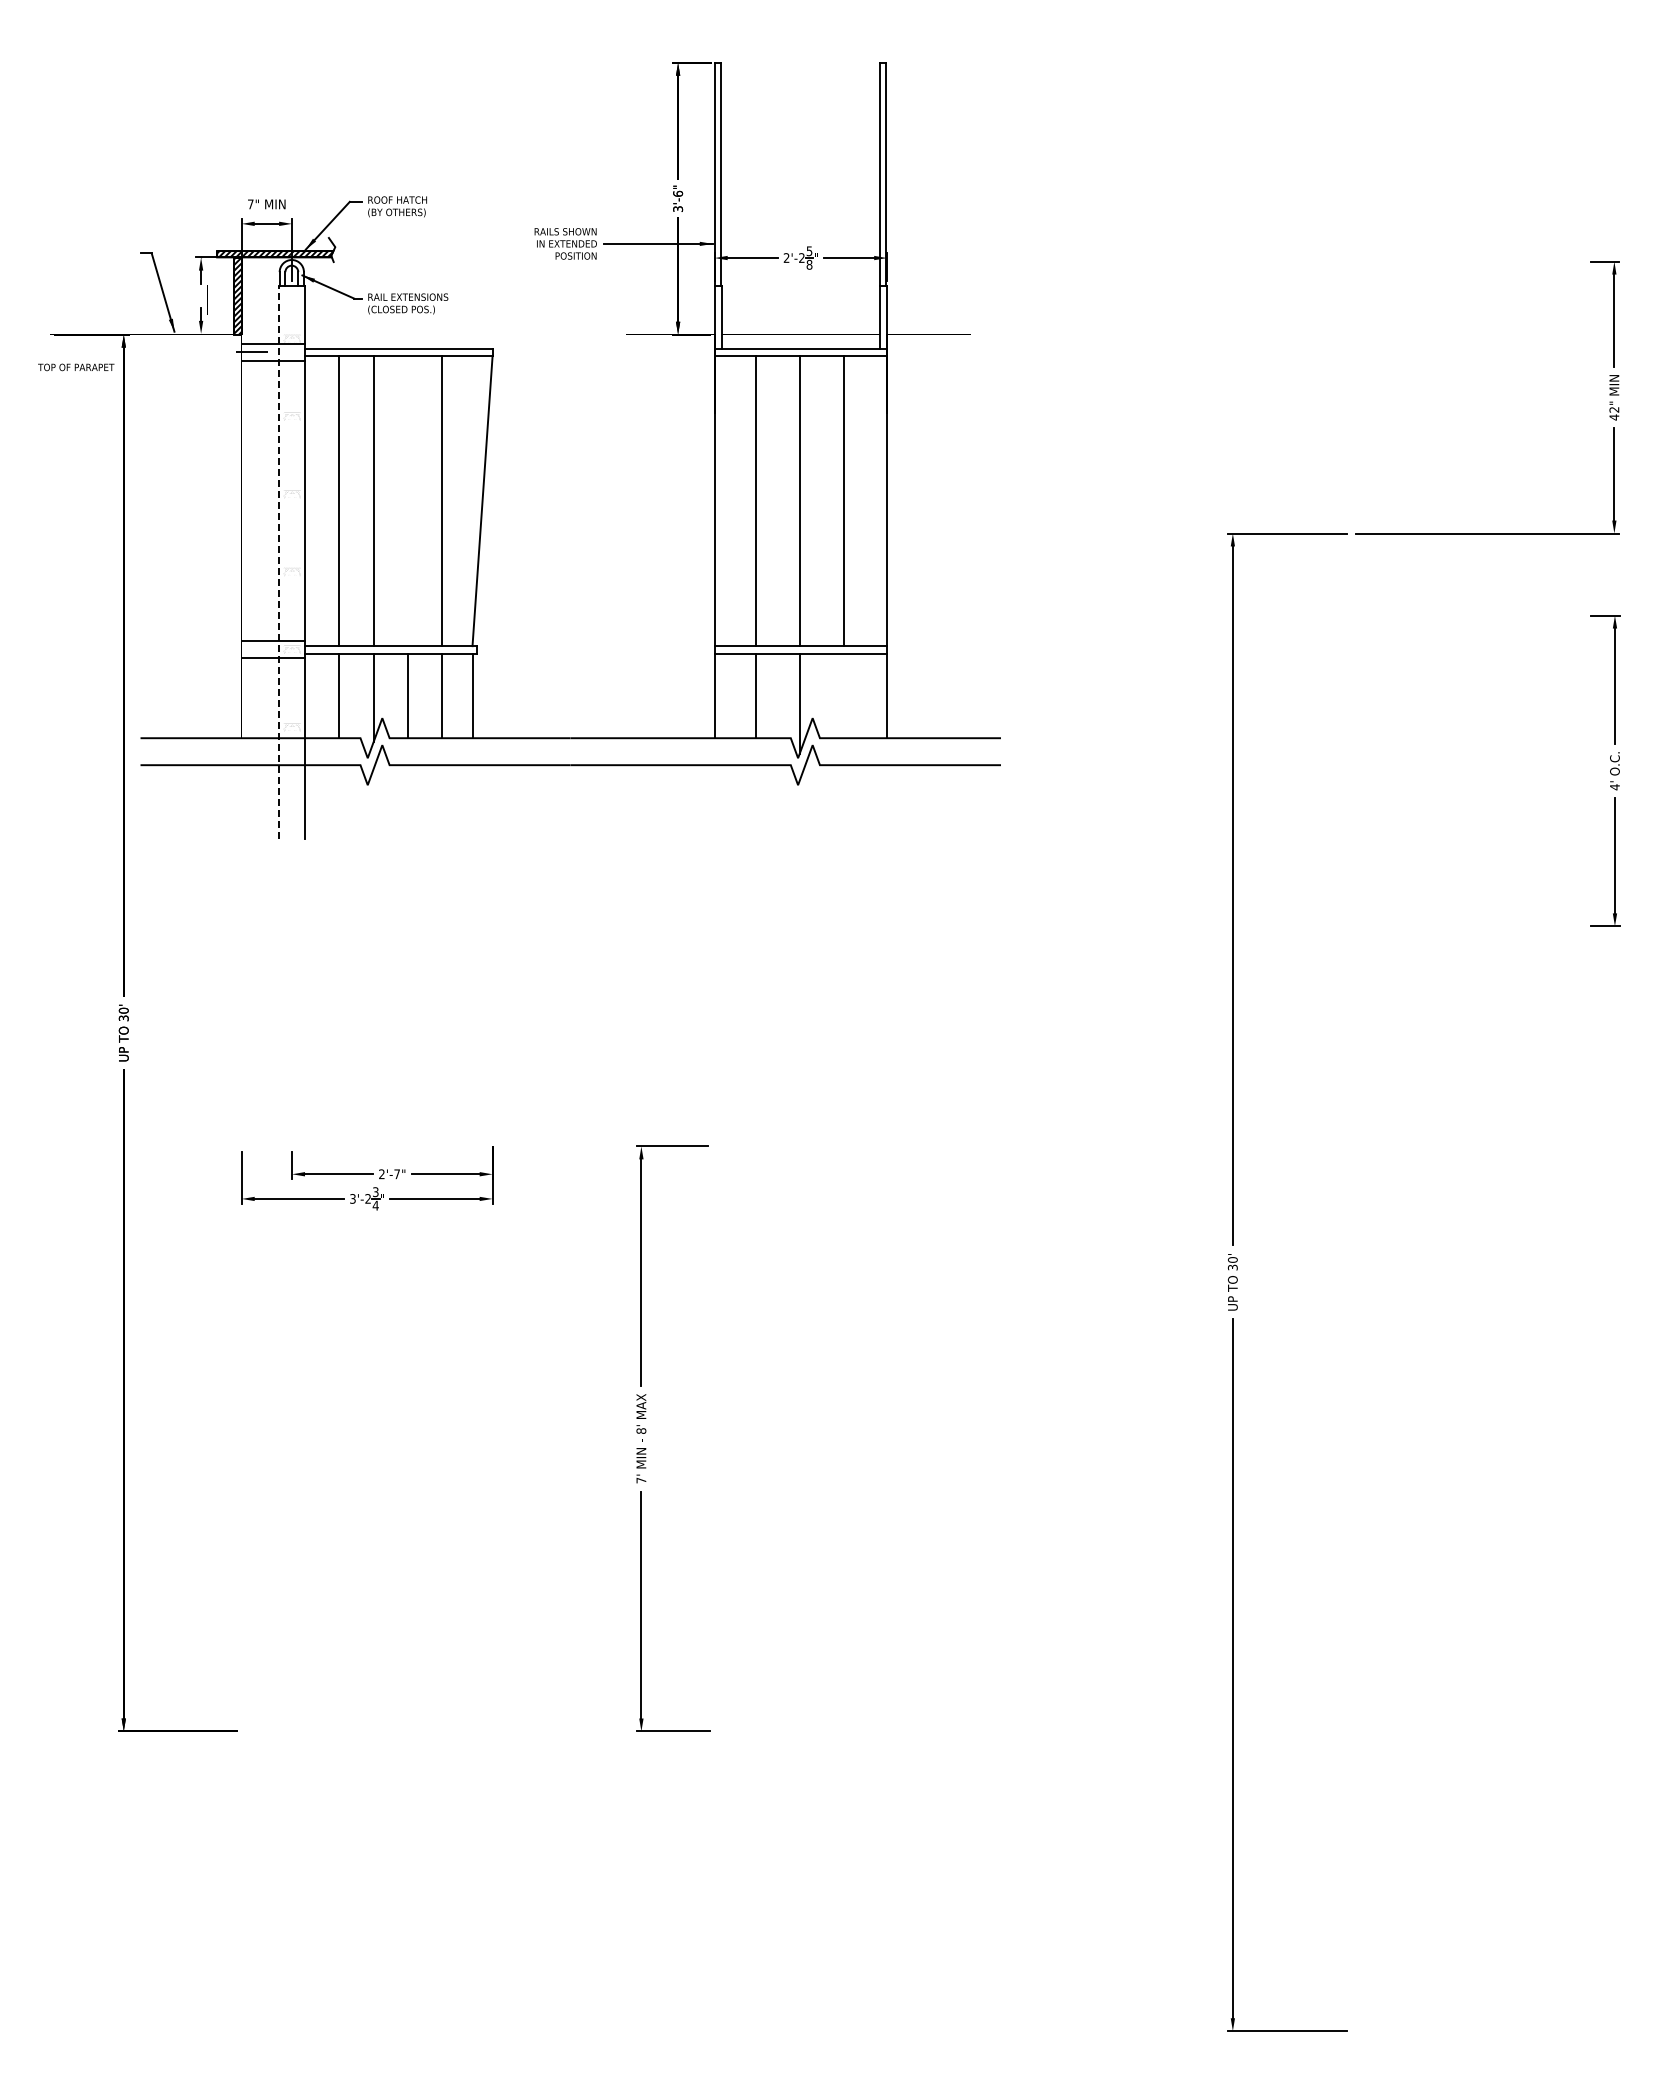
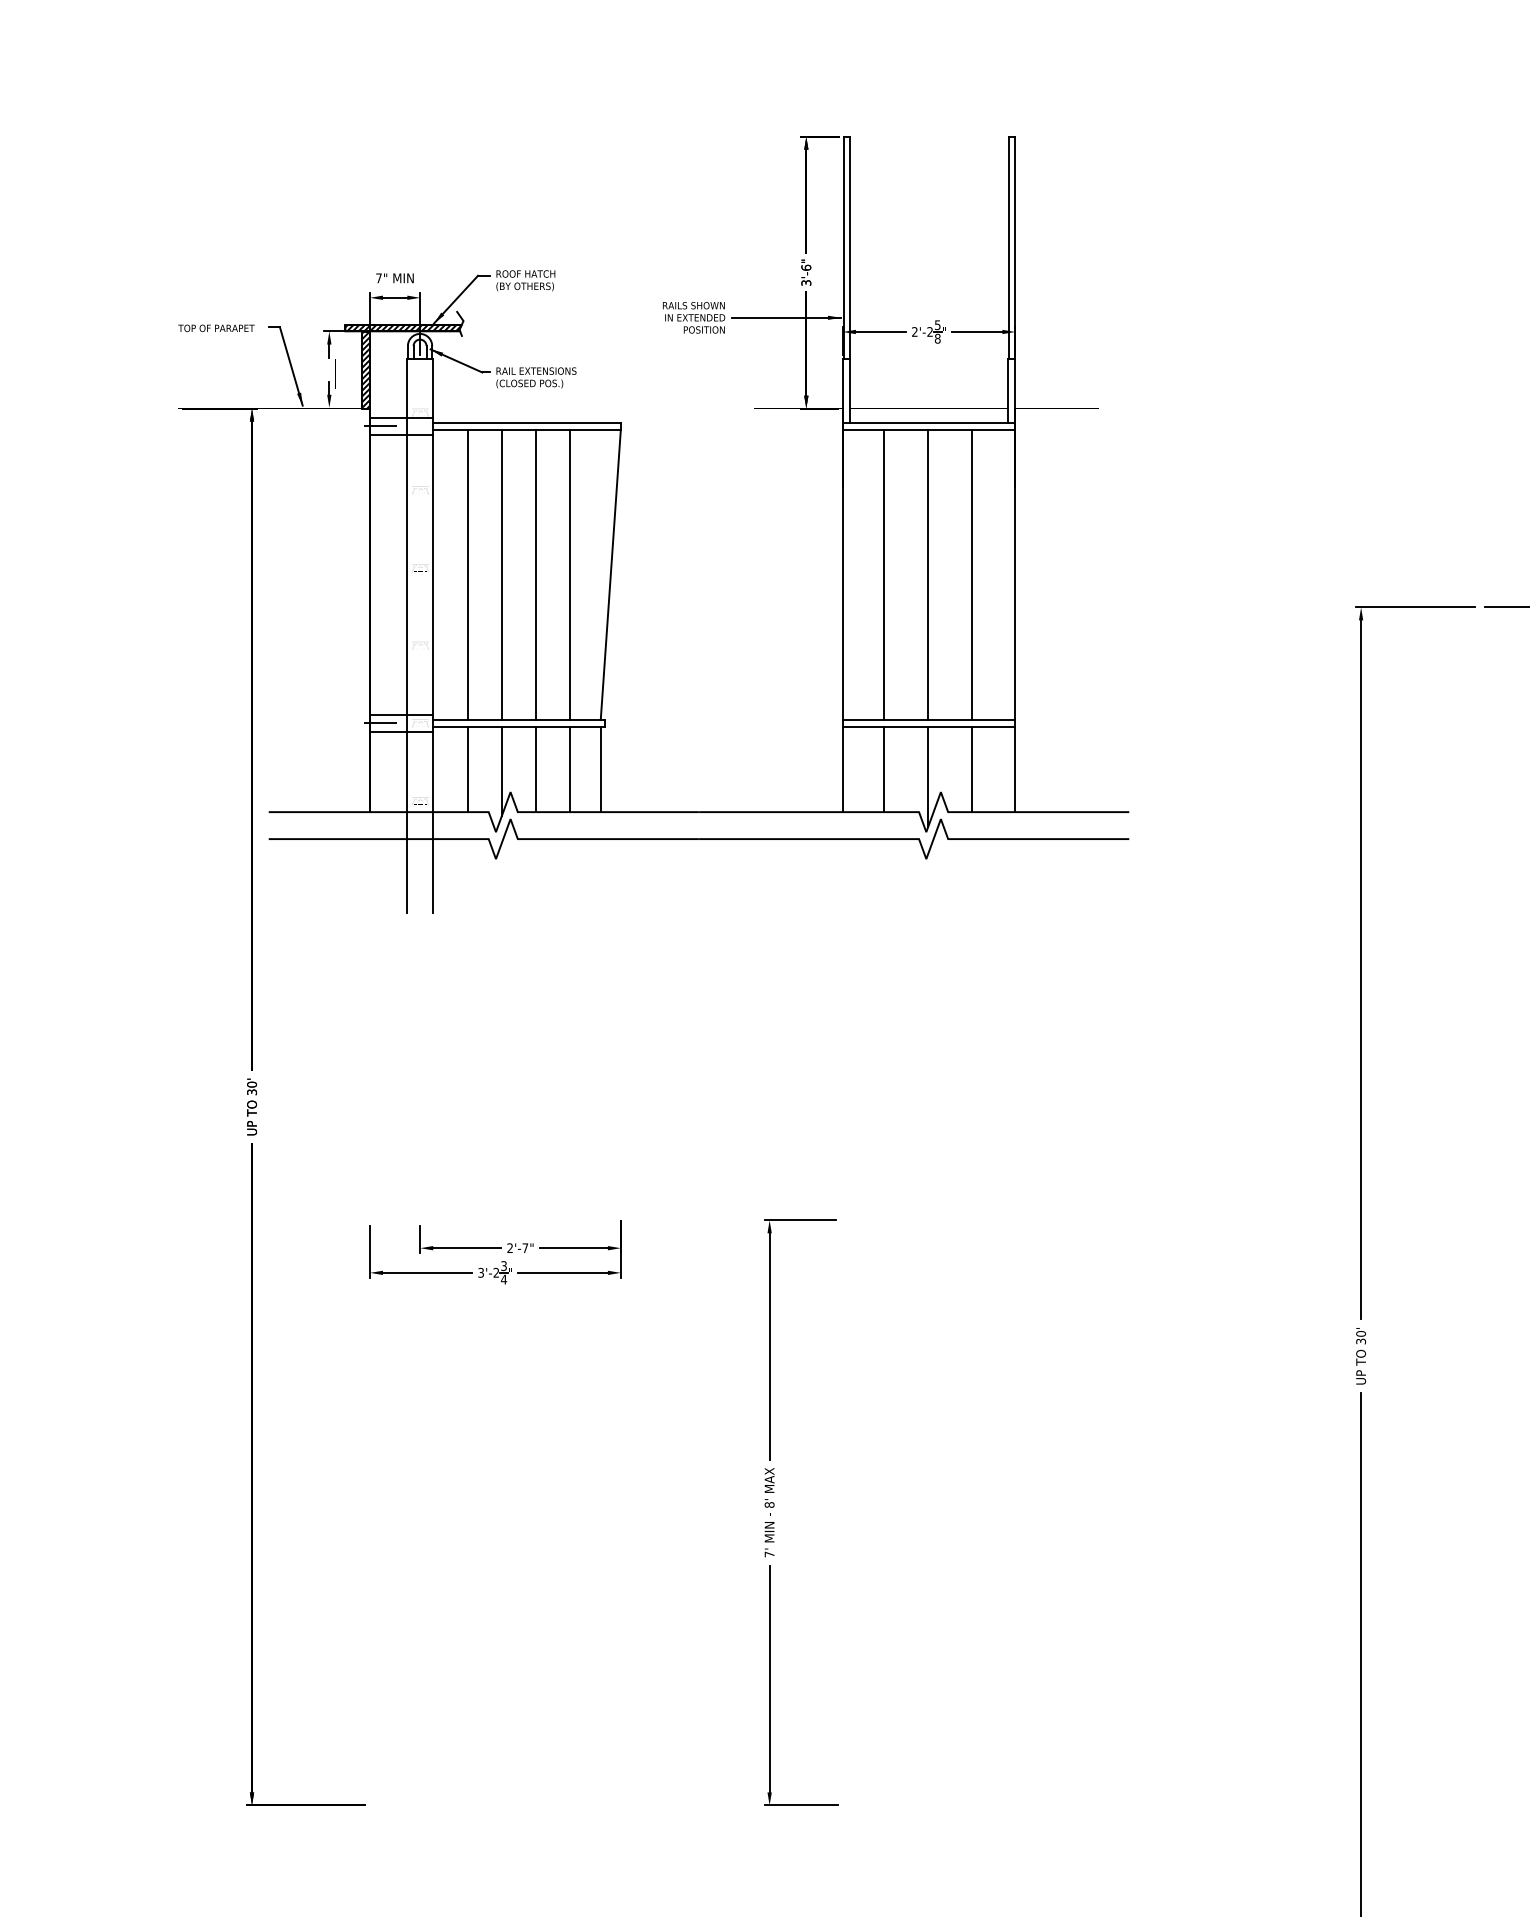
text: (76, 367) -> (216, 328), moved
line: (407, 501) -> (535, 575), added
line: (279, 562) -> (407, 636), dashed -> solid
line: (250, 649) -> (378, 723), added
line: (843, 695) -> (971, 769), added

